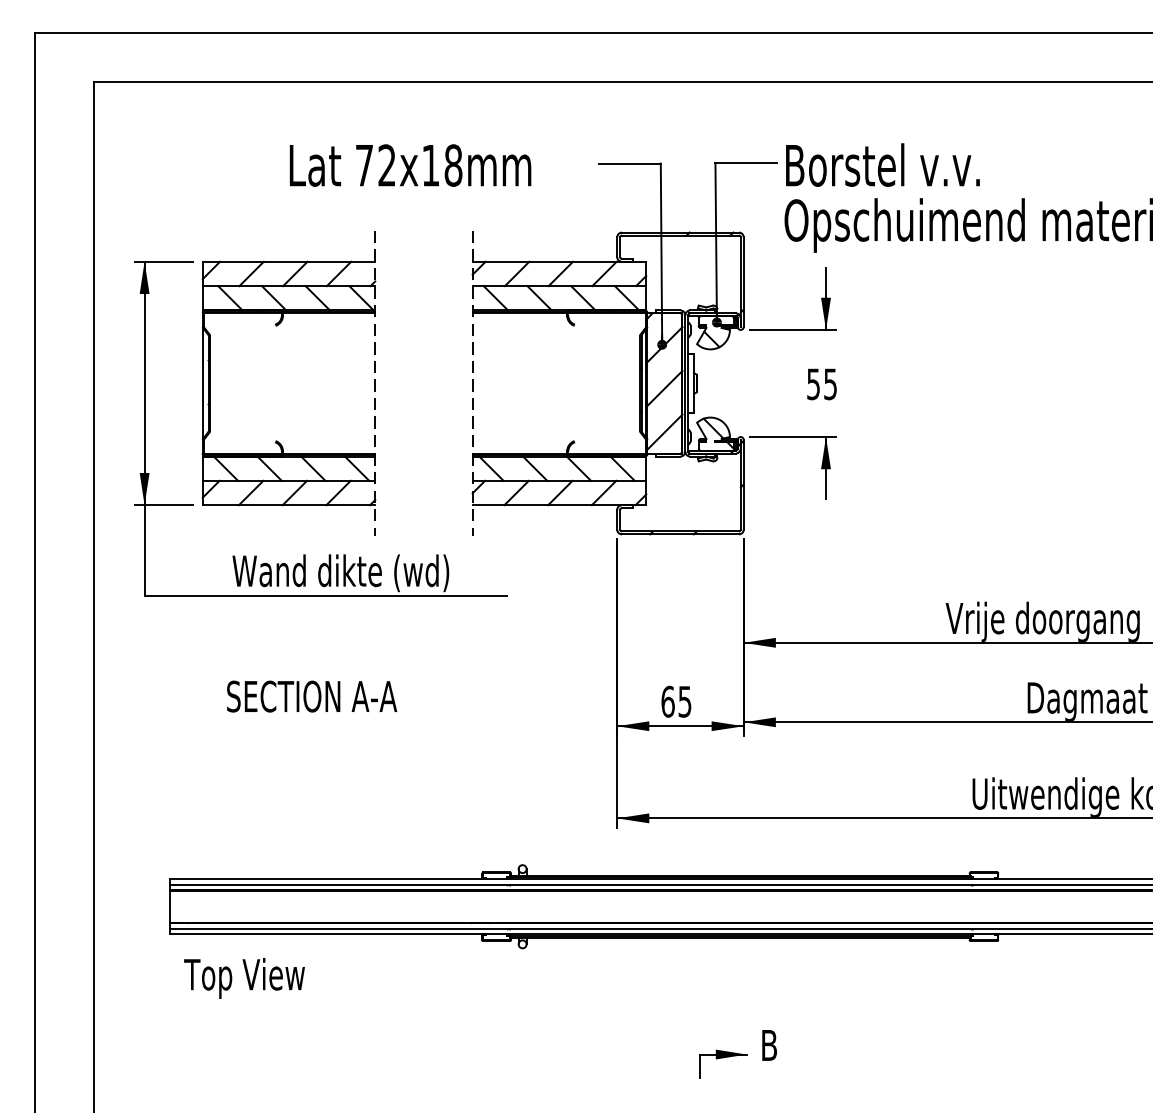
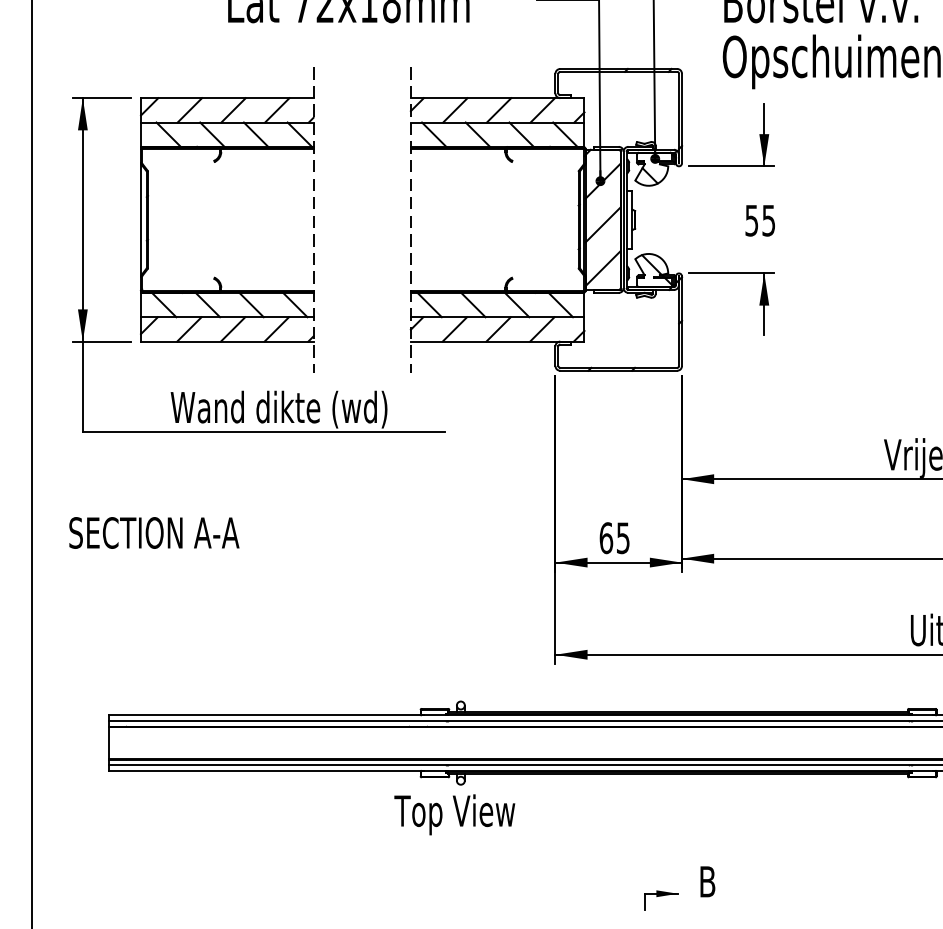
text: (312, 696) -> (154, 532), moved
text: (244, 978) -> (454, 814), moved
part: (723, 1063) -> (661, 899), size x0.7

